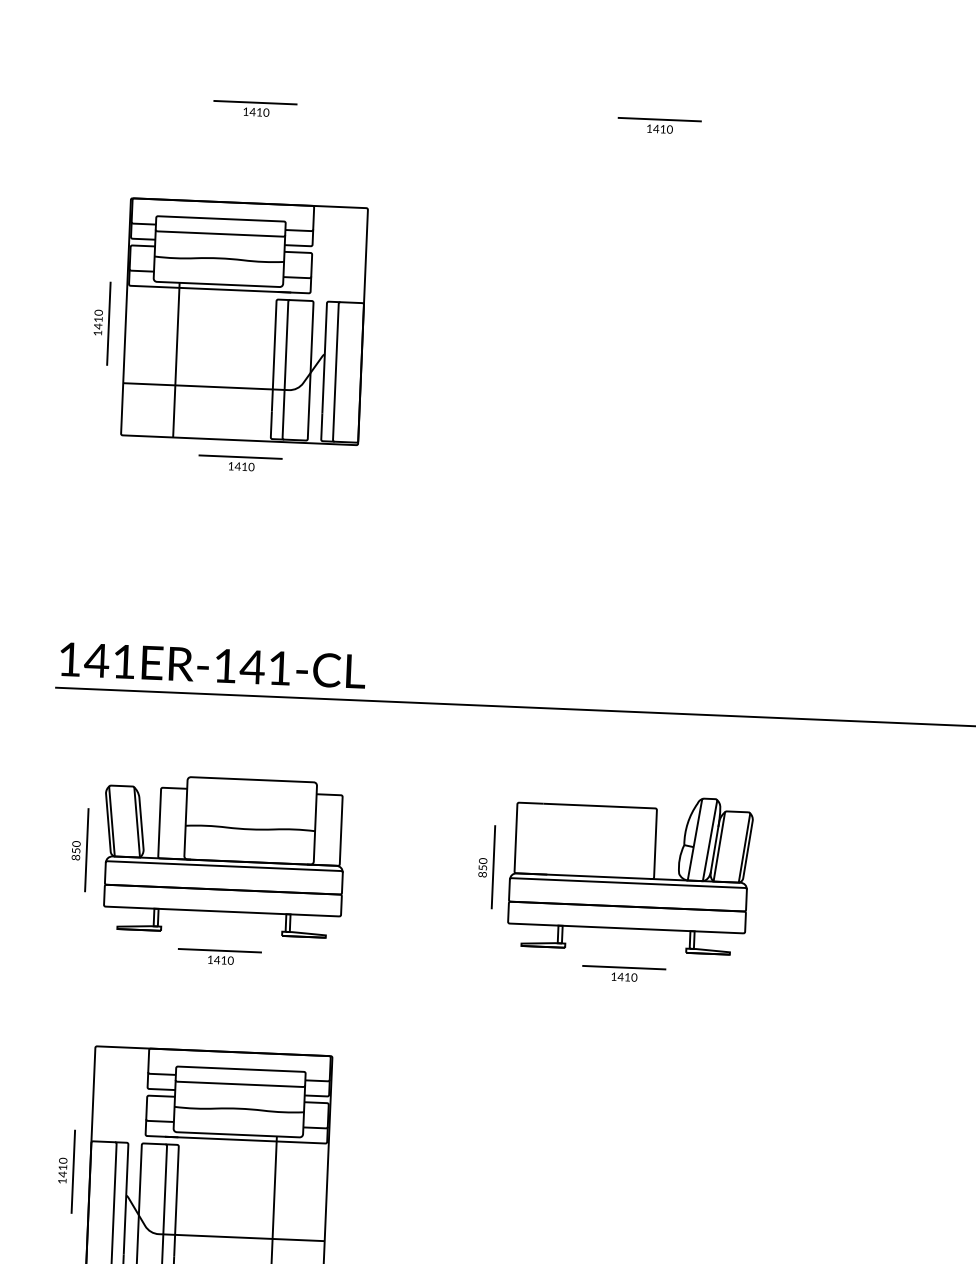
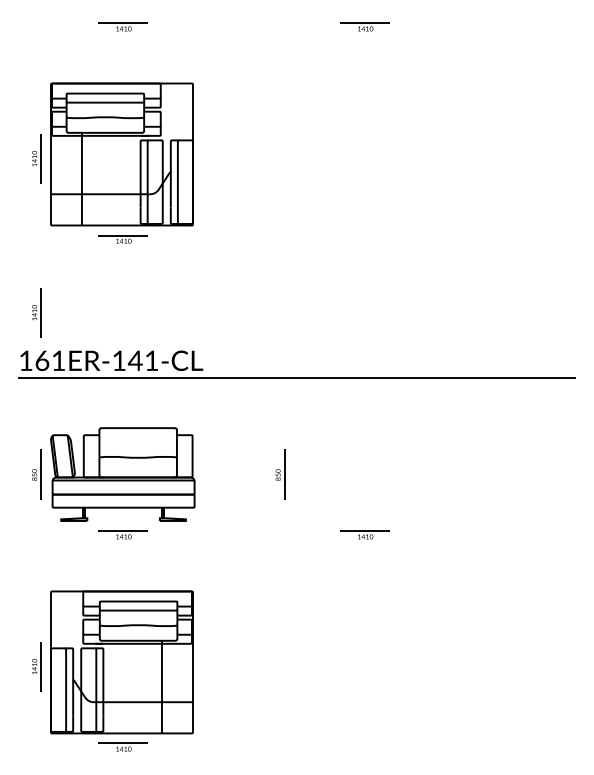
part: (90, 579) -> (36, 312), added
text: (95, 660) -> (41, 360), 141ER-141-CL -> 161ER-141-CL
part: (630, 873) -> (366, 474), removed

